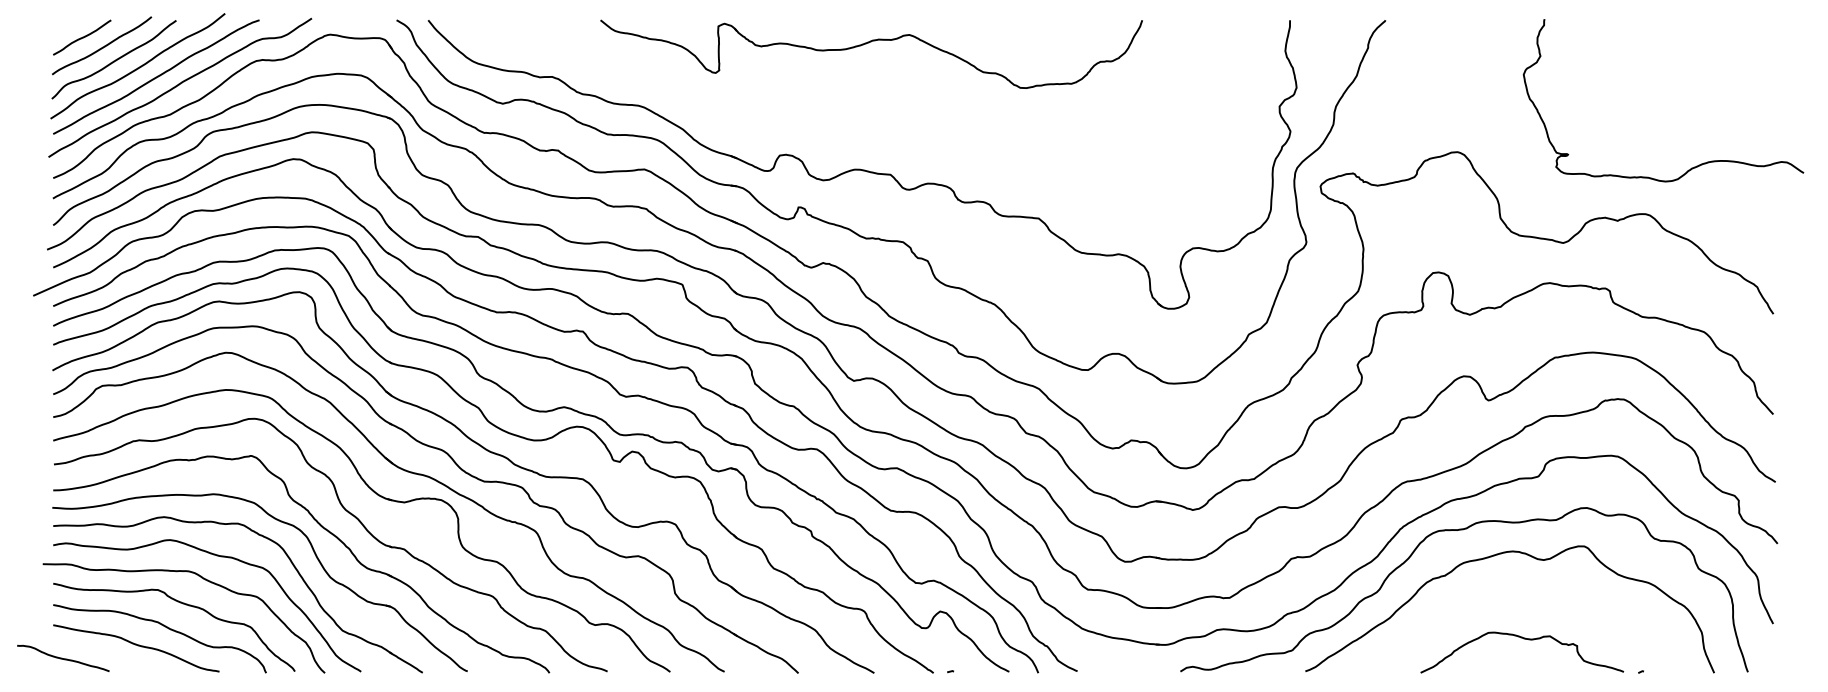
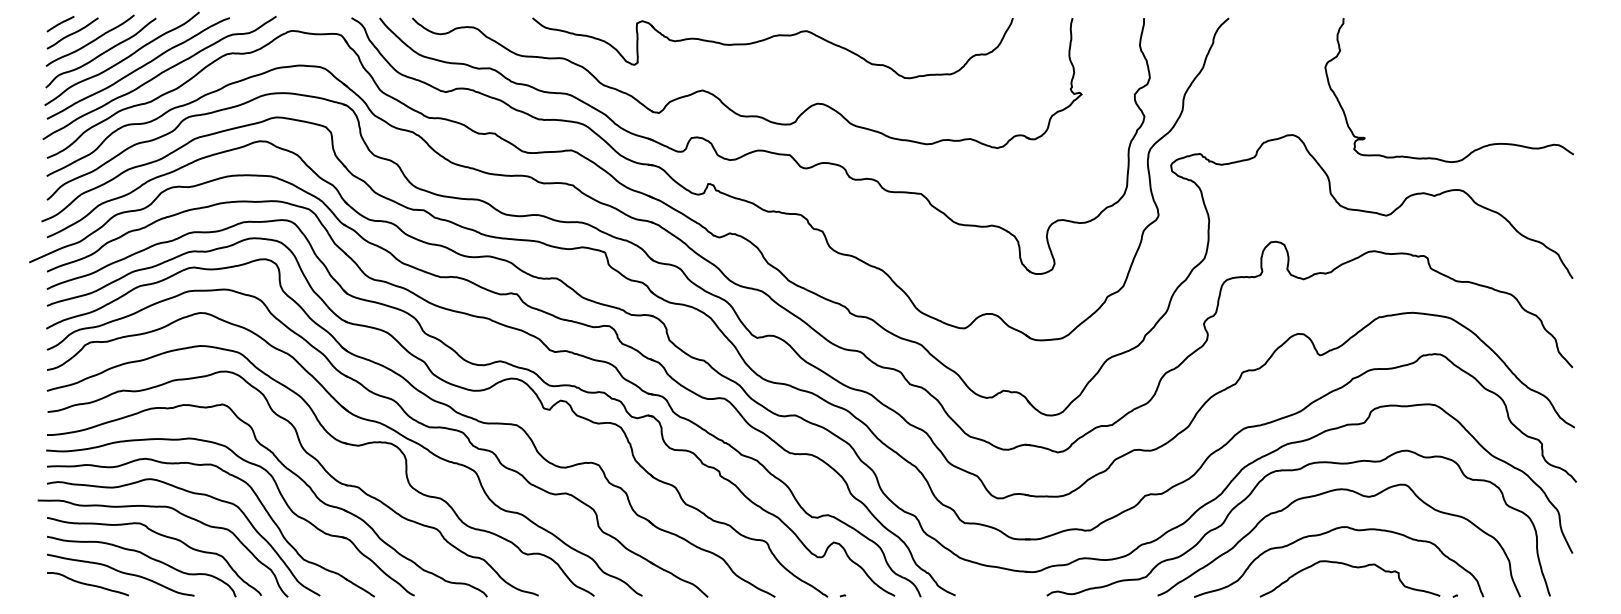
line: (68, 26) -> (60, 23), added
part: (821, 119) -> (728, 106), added
curve: (1691, 167) -> (1474, 149), moved
curve: (1496, 601) -> (1327, 533), added
curve: (62, 658) -> (87, 584), moved

